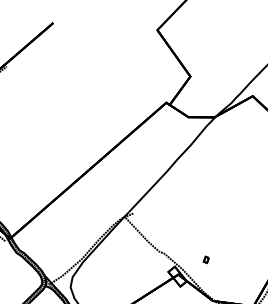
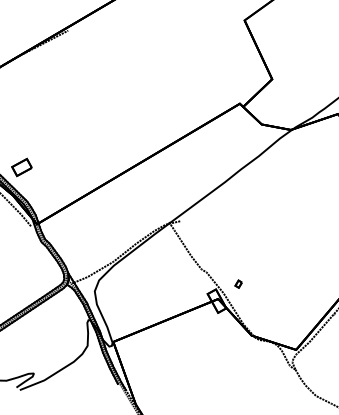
part: (206, 259) -> (238, 283), moved

